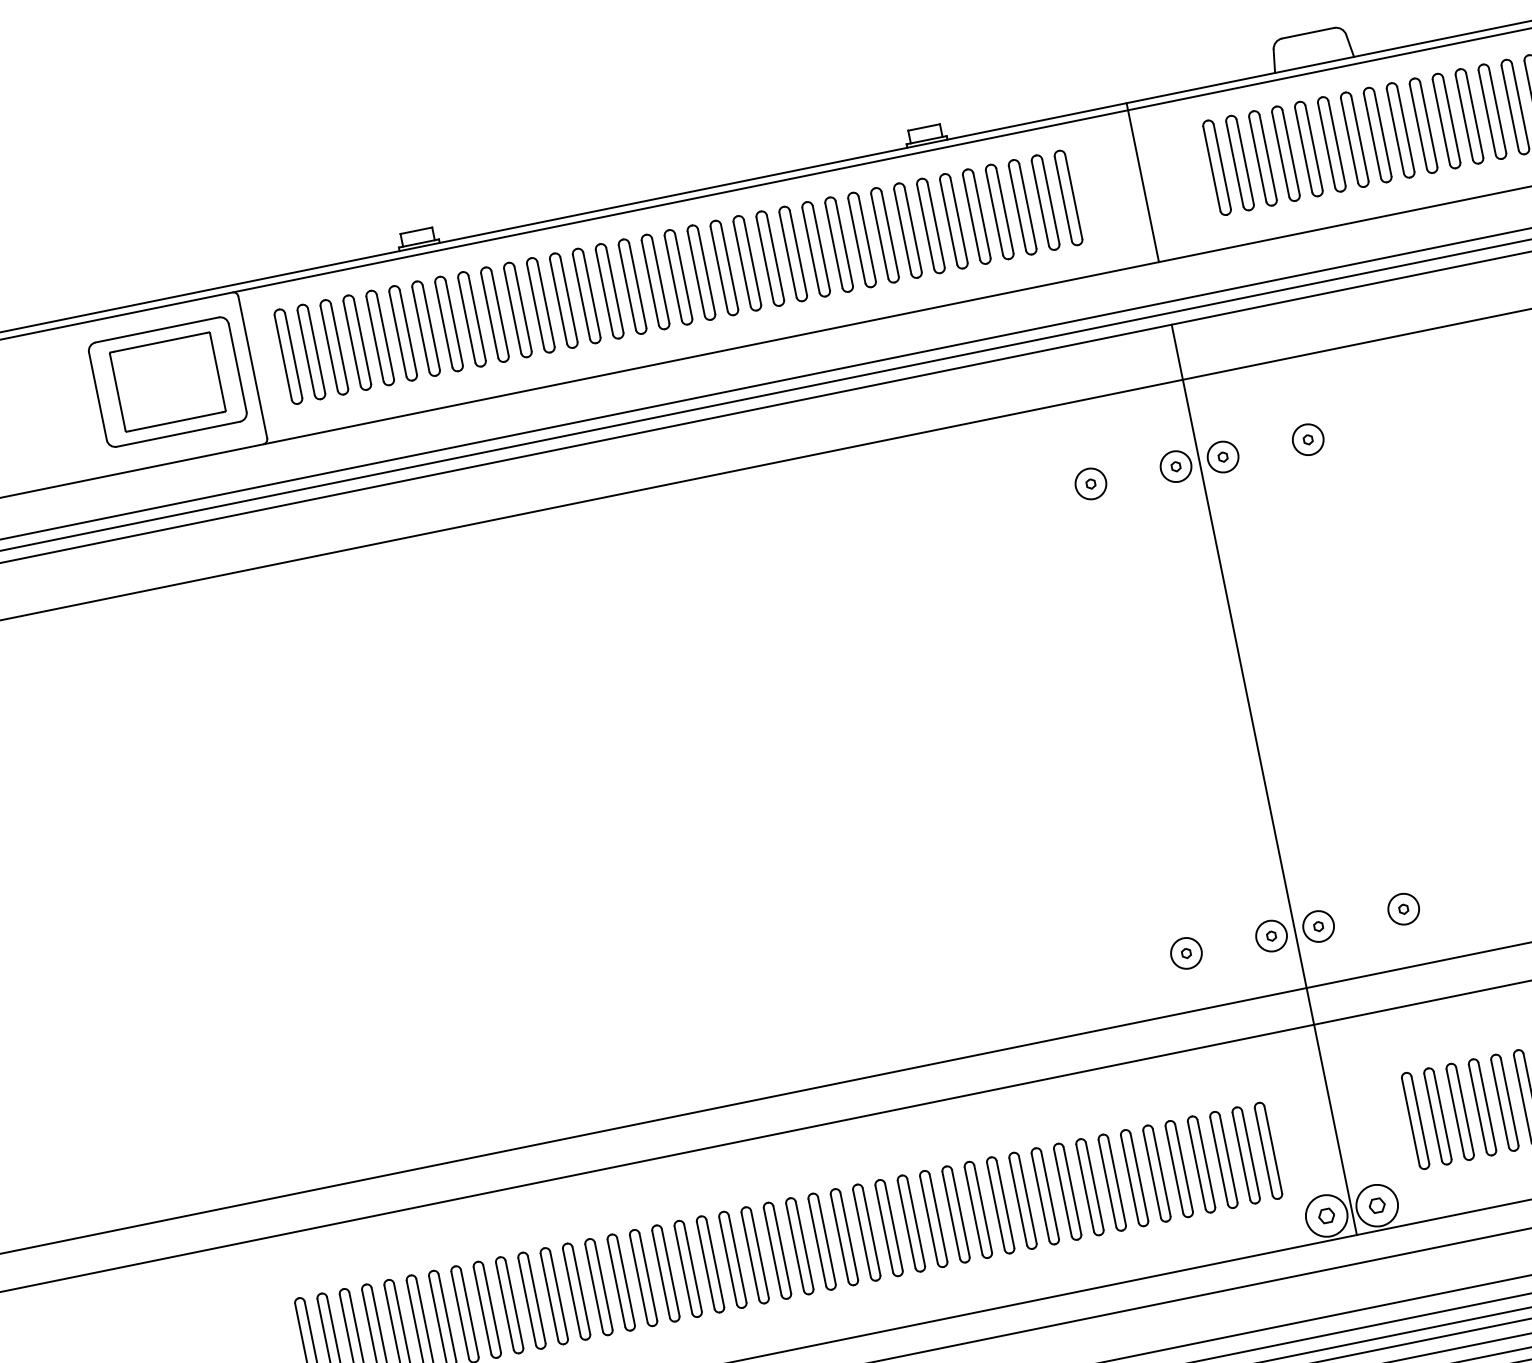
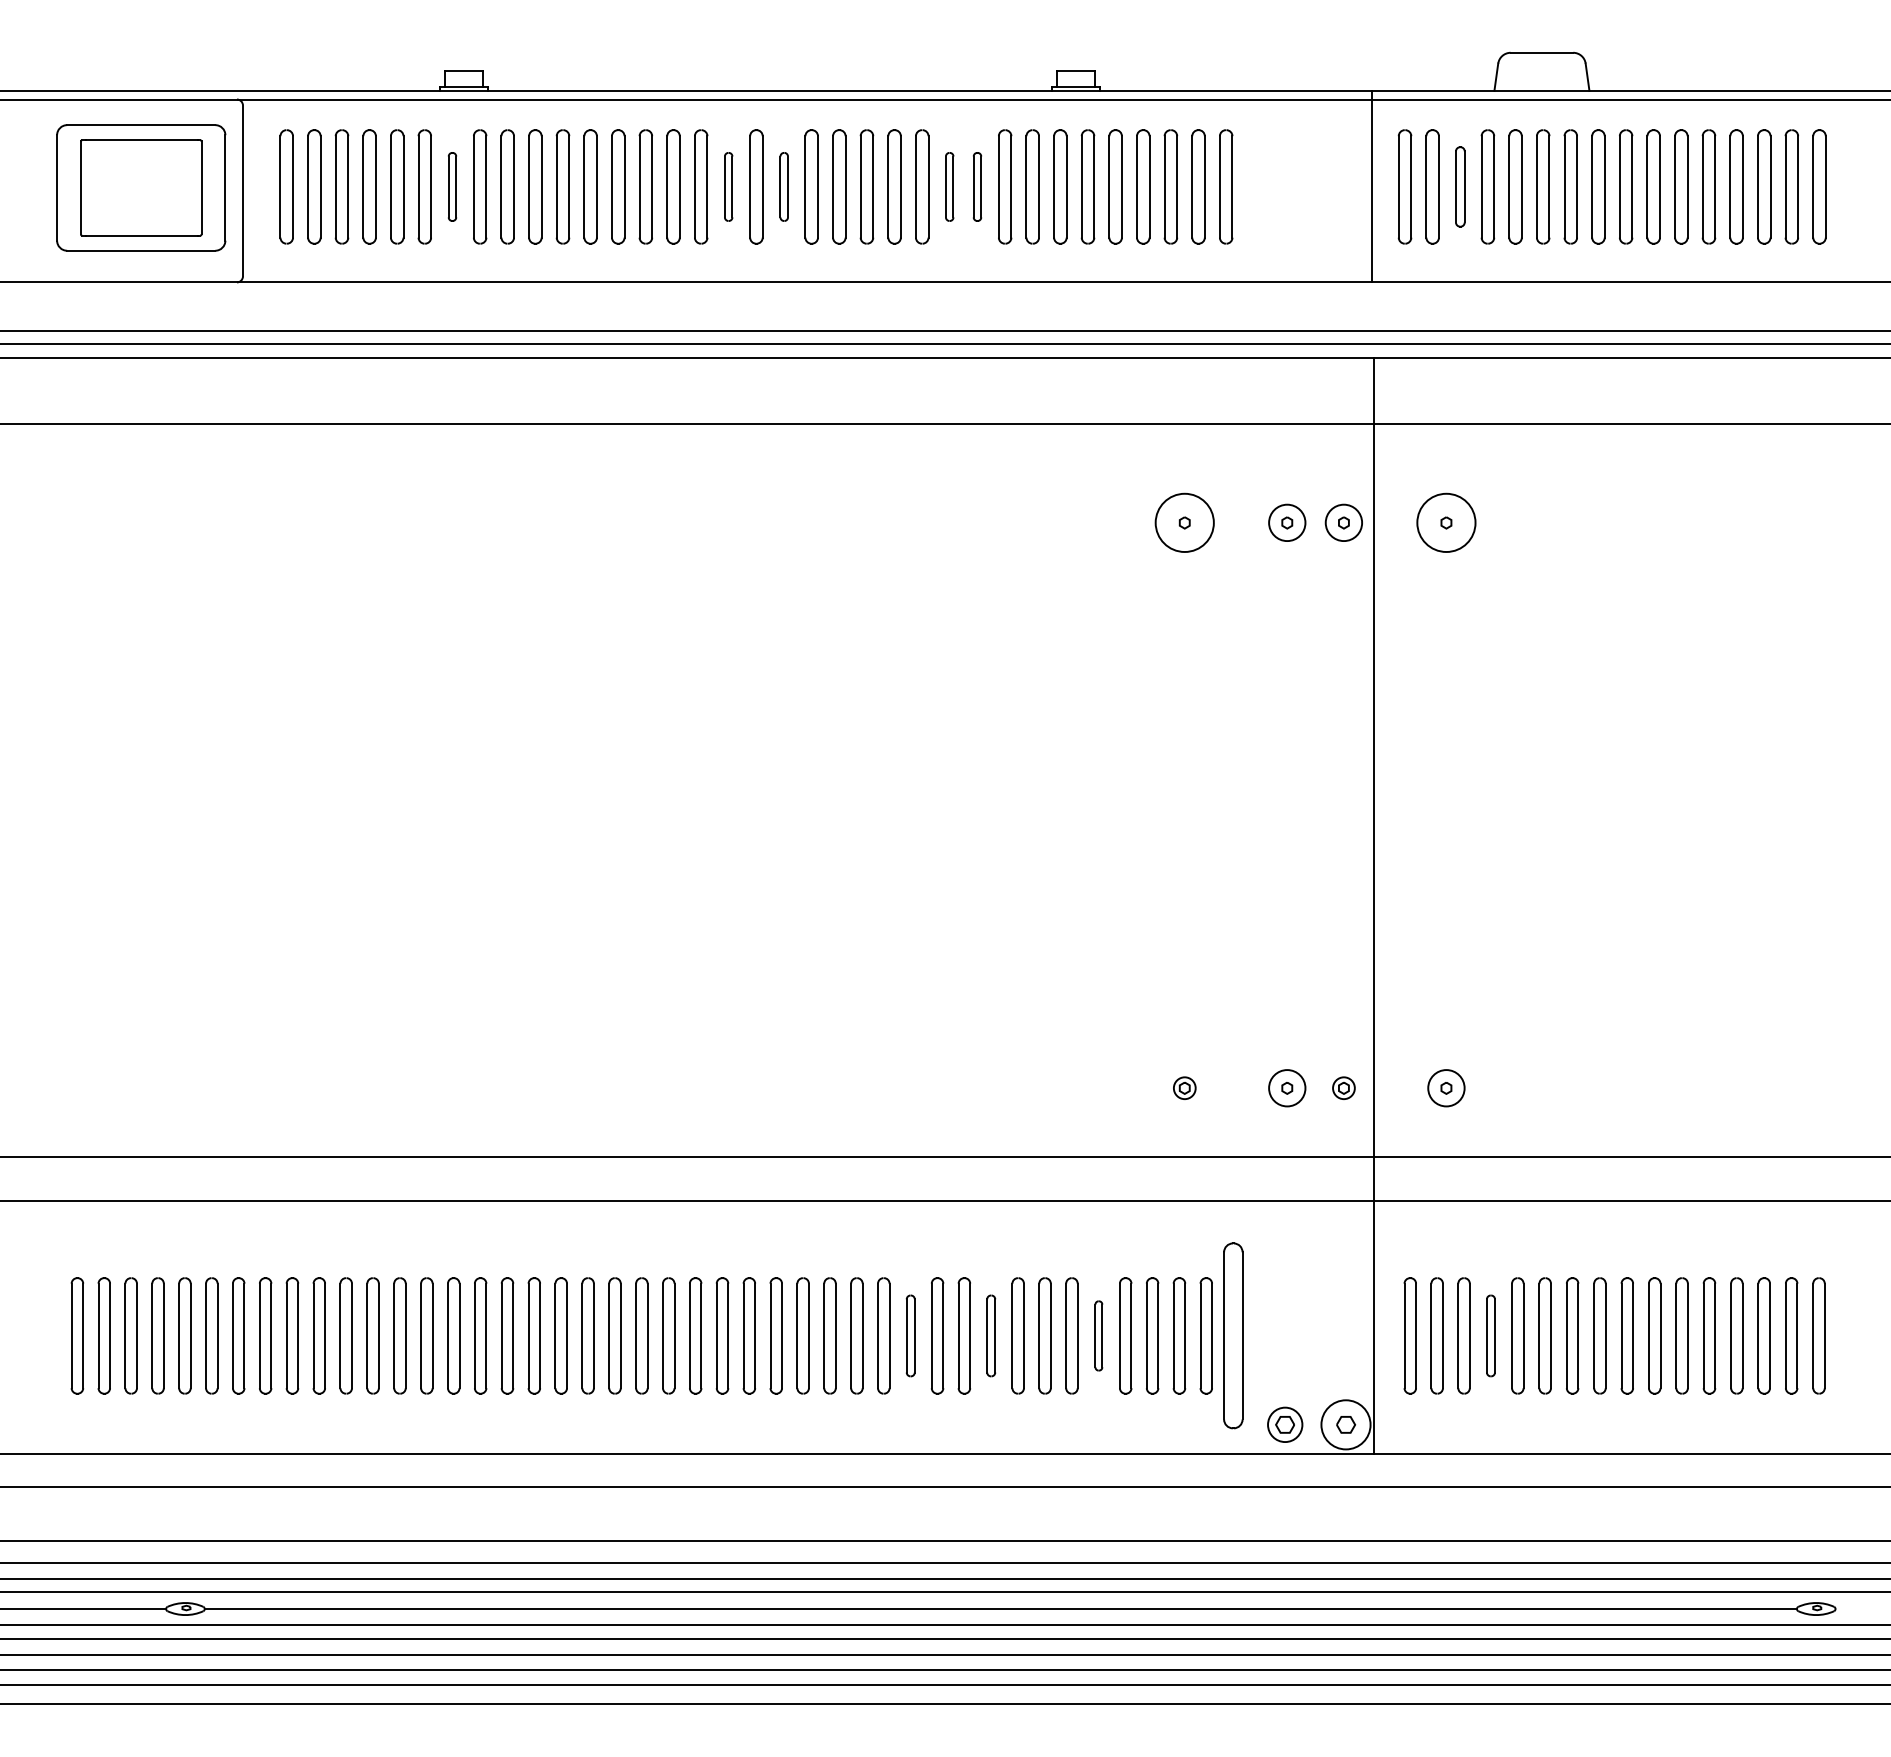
part: (1263, 158) -> (1460, 186), size x0.7
line: (1142, 182) -> (1371, 186), moved
part: (861, 239) -> (977, 186), size x0.6
part: (838, 244) -> (949, 186), size x0.6
part: (701, 272) -> (784, 186), size x0.6
part: (655, 281) -> (728, 186), size x0.6
part: (426, 328) -> (452, 186), size x0.6
circle: (1308, 439) -> (1446, 522), size x1.6
circle: (1090, 483) -> (1184, 522), size x1.6
line: (1264, 779) -> (1373, 905), moved
circle: (1318, 926) -> (1343, 1088), size x0.6
circle: (1186, 953) -> (1184, 1088), size x0.6
part: (1482, 1107) -> (1490, 1335), size x0.7
part: (1267, 1150) -> (1232, 1335), size x1.6
part: (1156, 1173) -> (1098, 1335), size x0.6
part: (1066, 1191) -> (990, 1335), size x0.7
part: (1000, 1205) -> (910, 1335), size x0.7
circle: (1326, 1215) -> (1284, 1424), size x0.7

